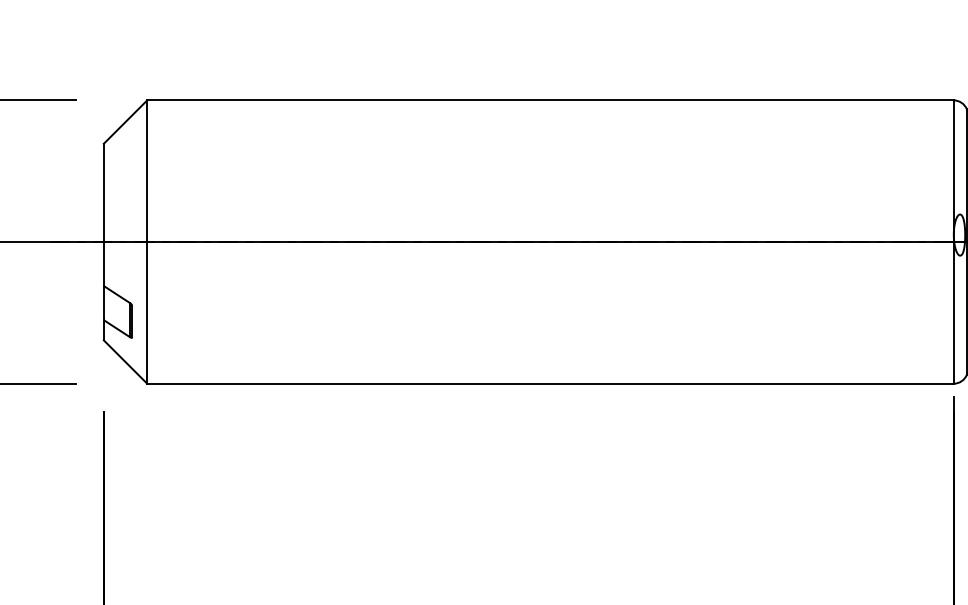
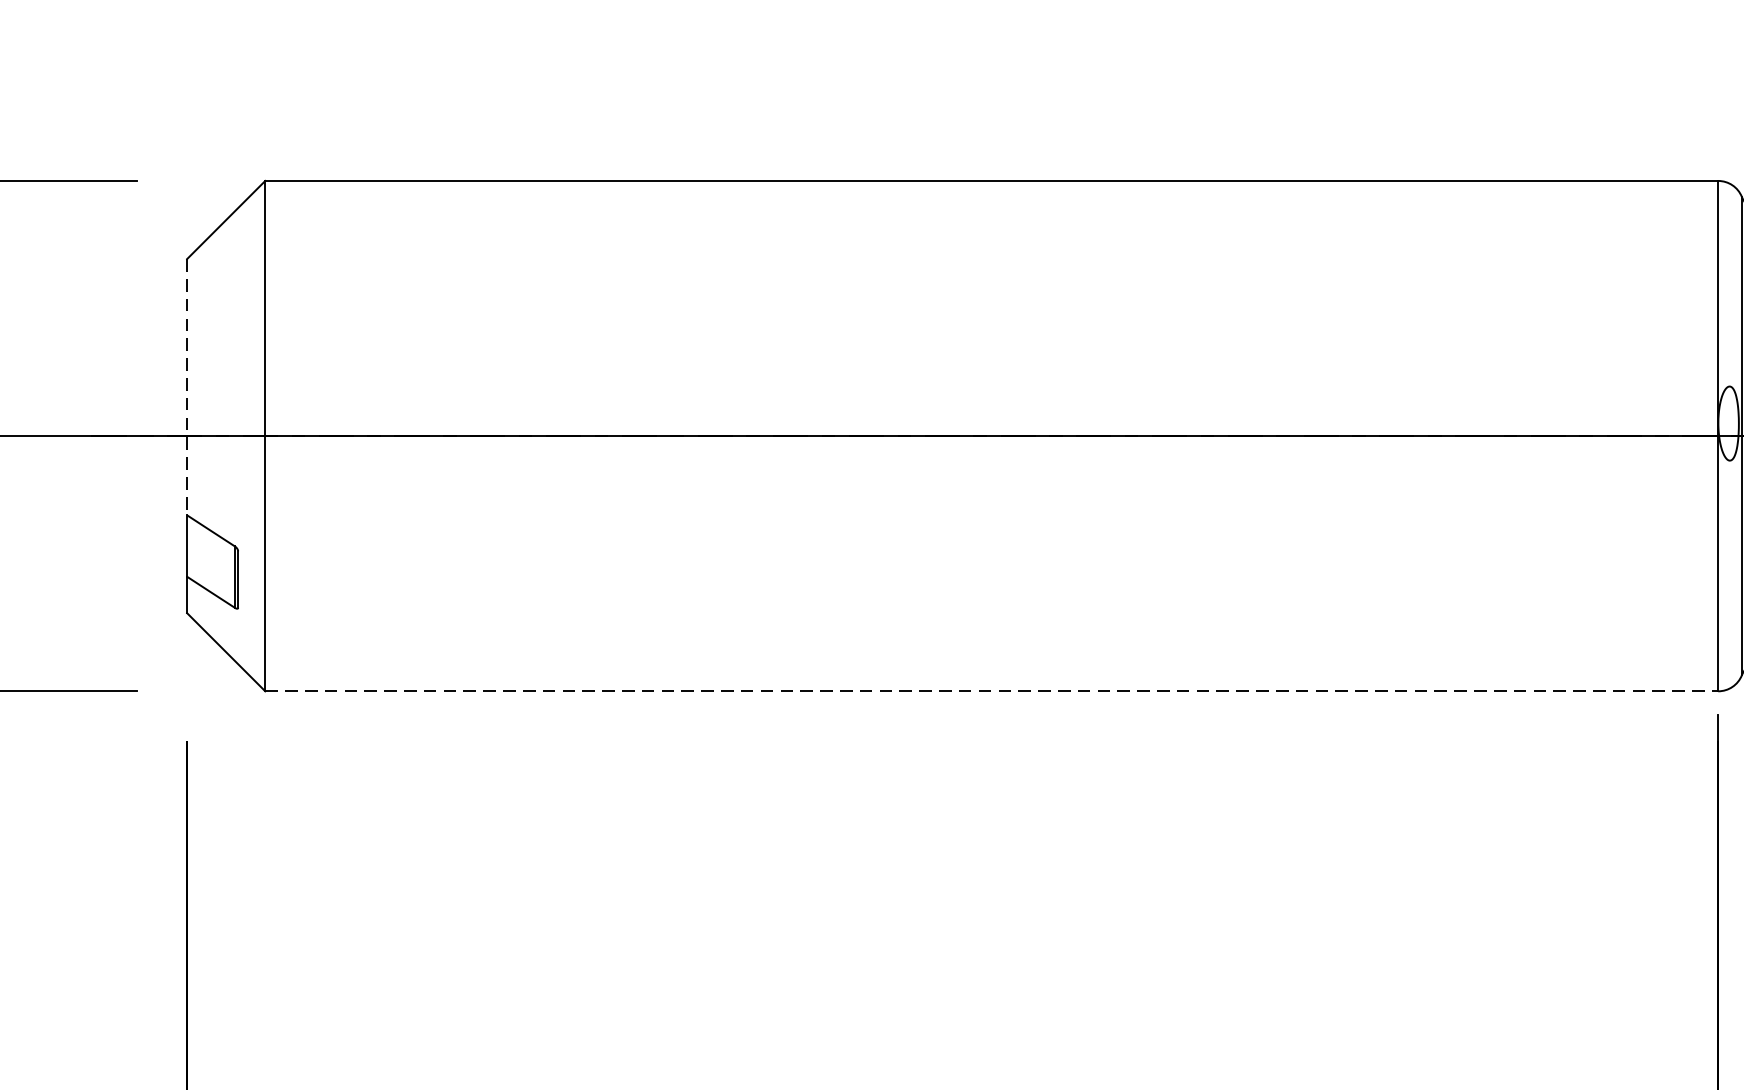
line: (103, 215) -> (186, 388), solid -> dashed
line: (550, 383) -> (991, 690), solid -> dashed

